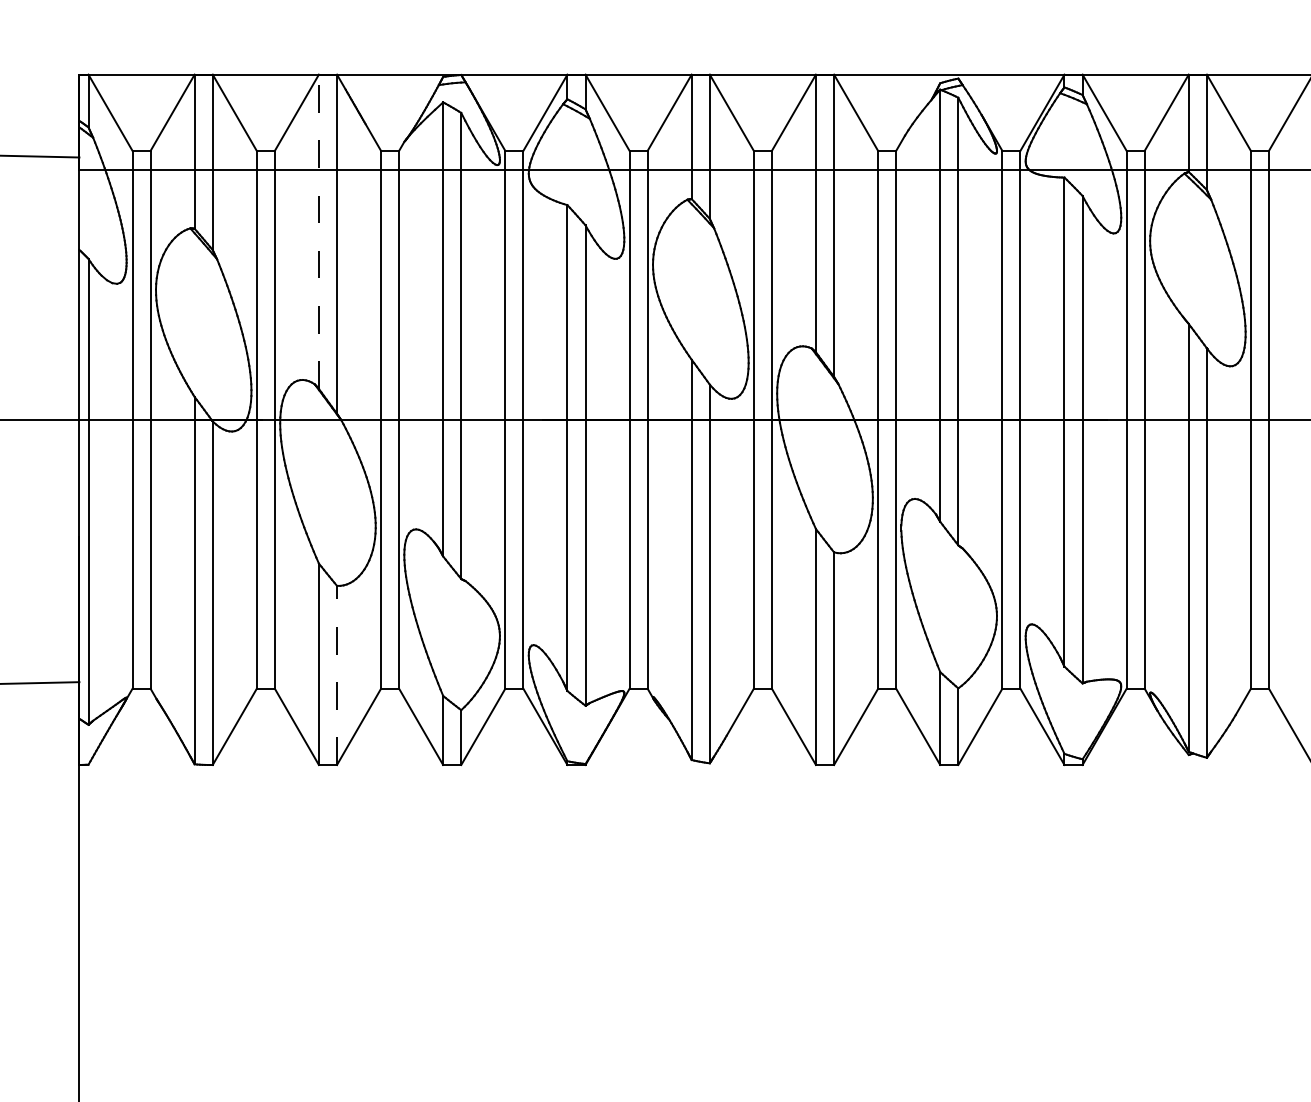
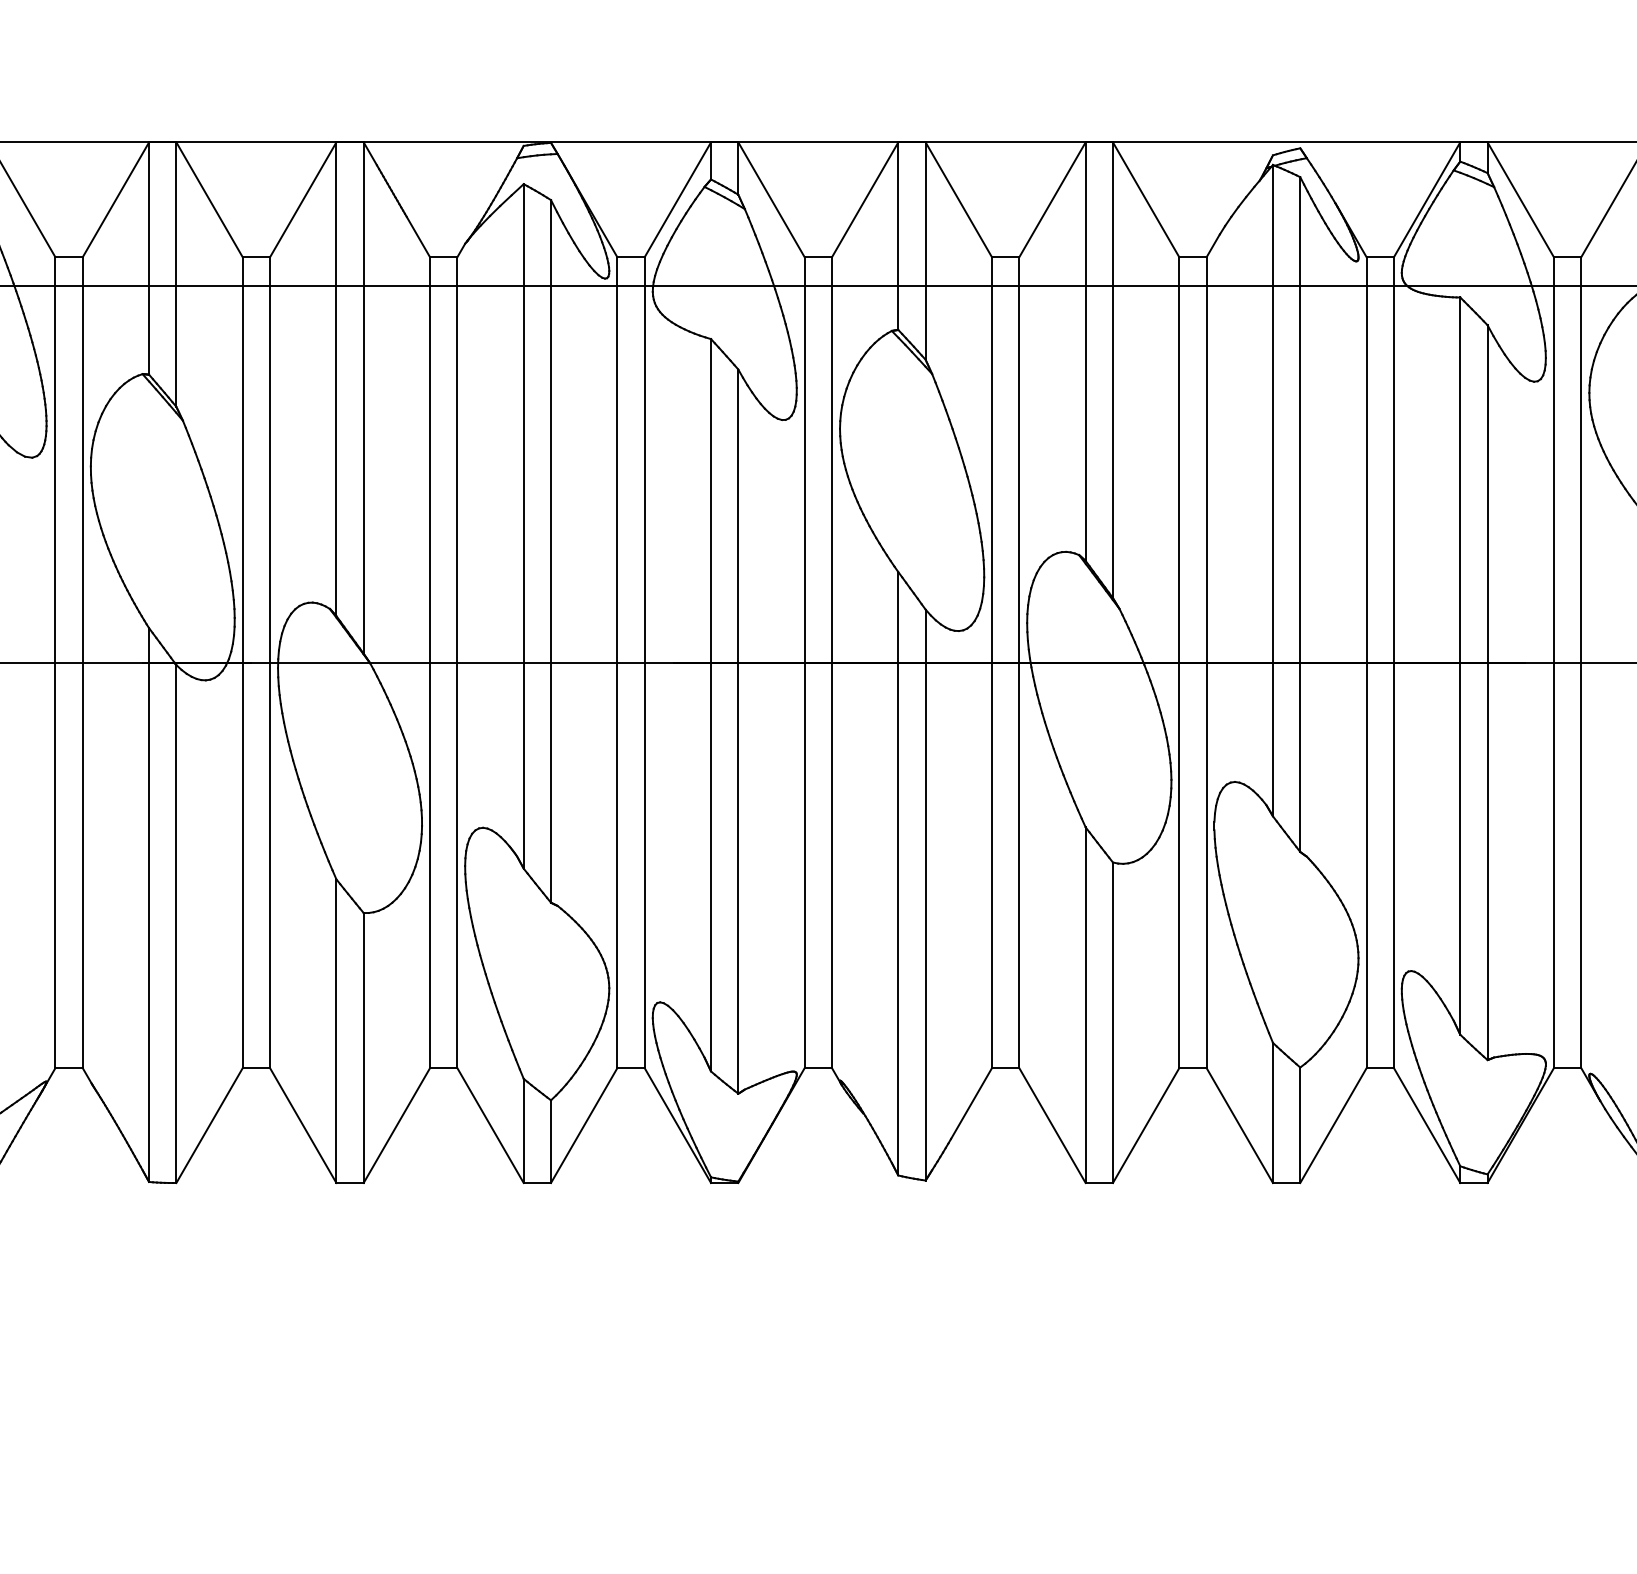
line: (318, 231) -> (335, 378), dashed -> solid
line: (337, 675) -> (364, 1048), dashed -> solid

